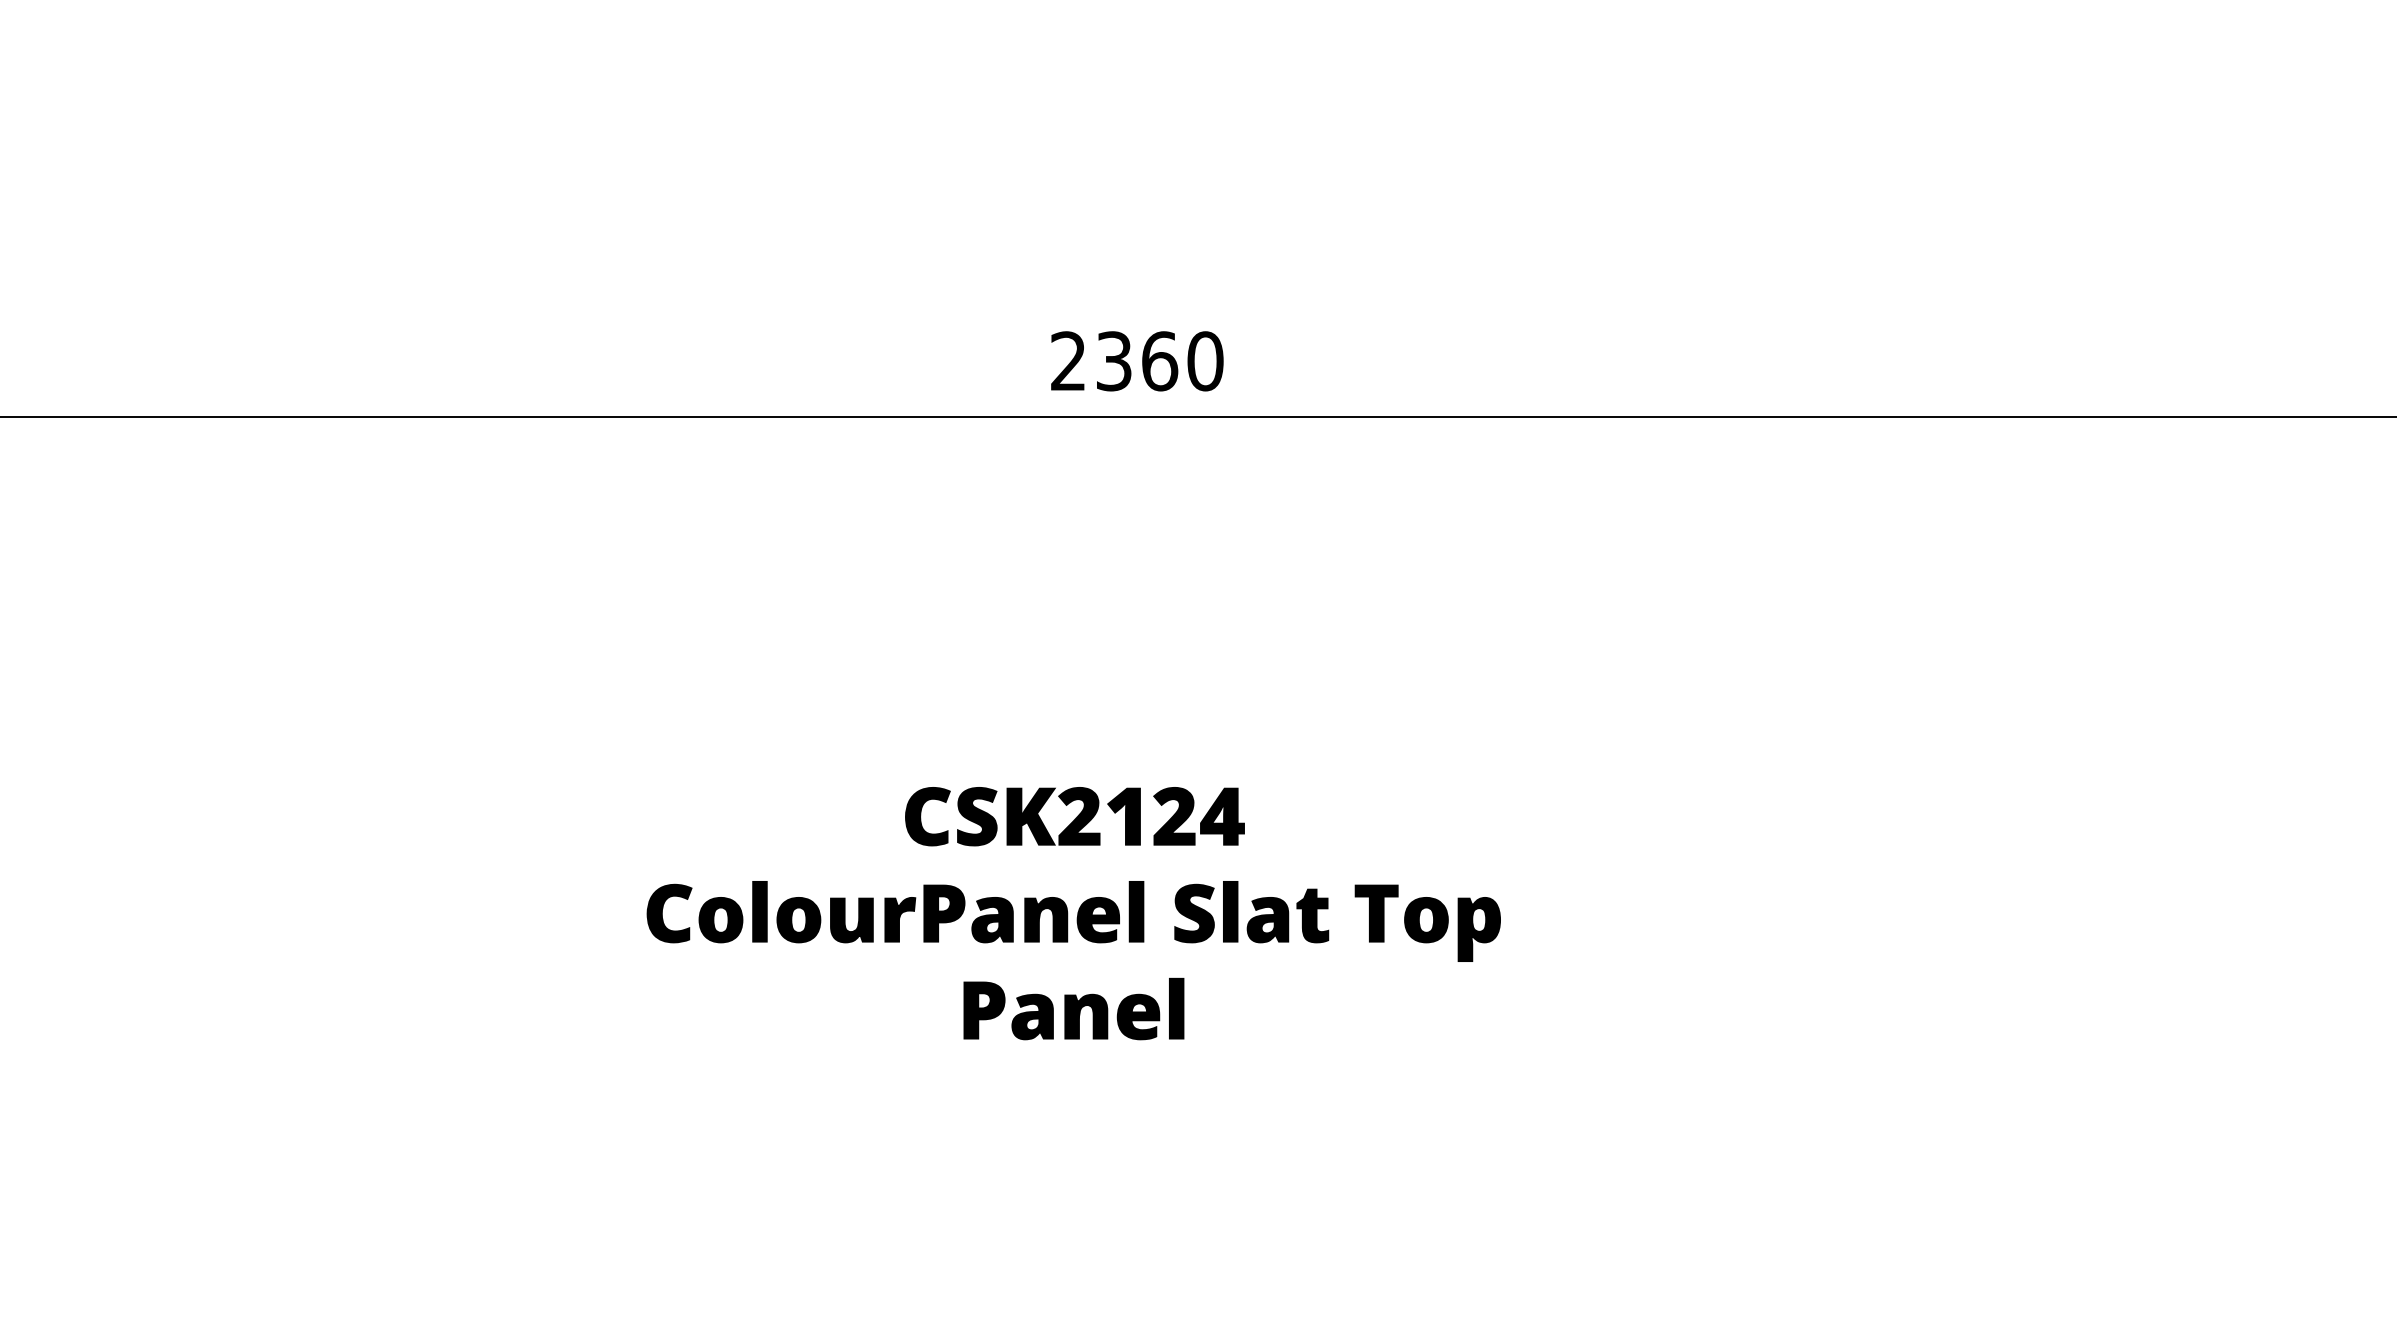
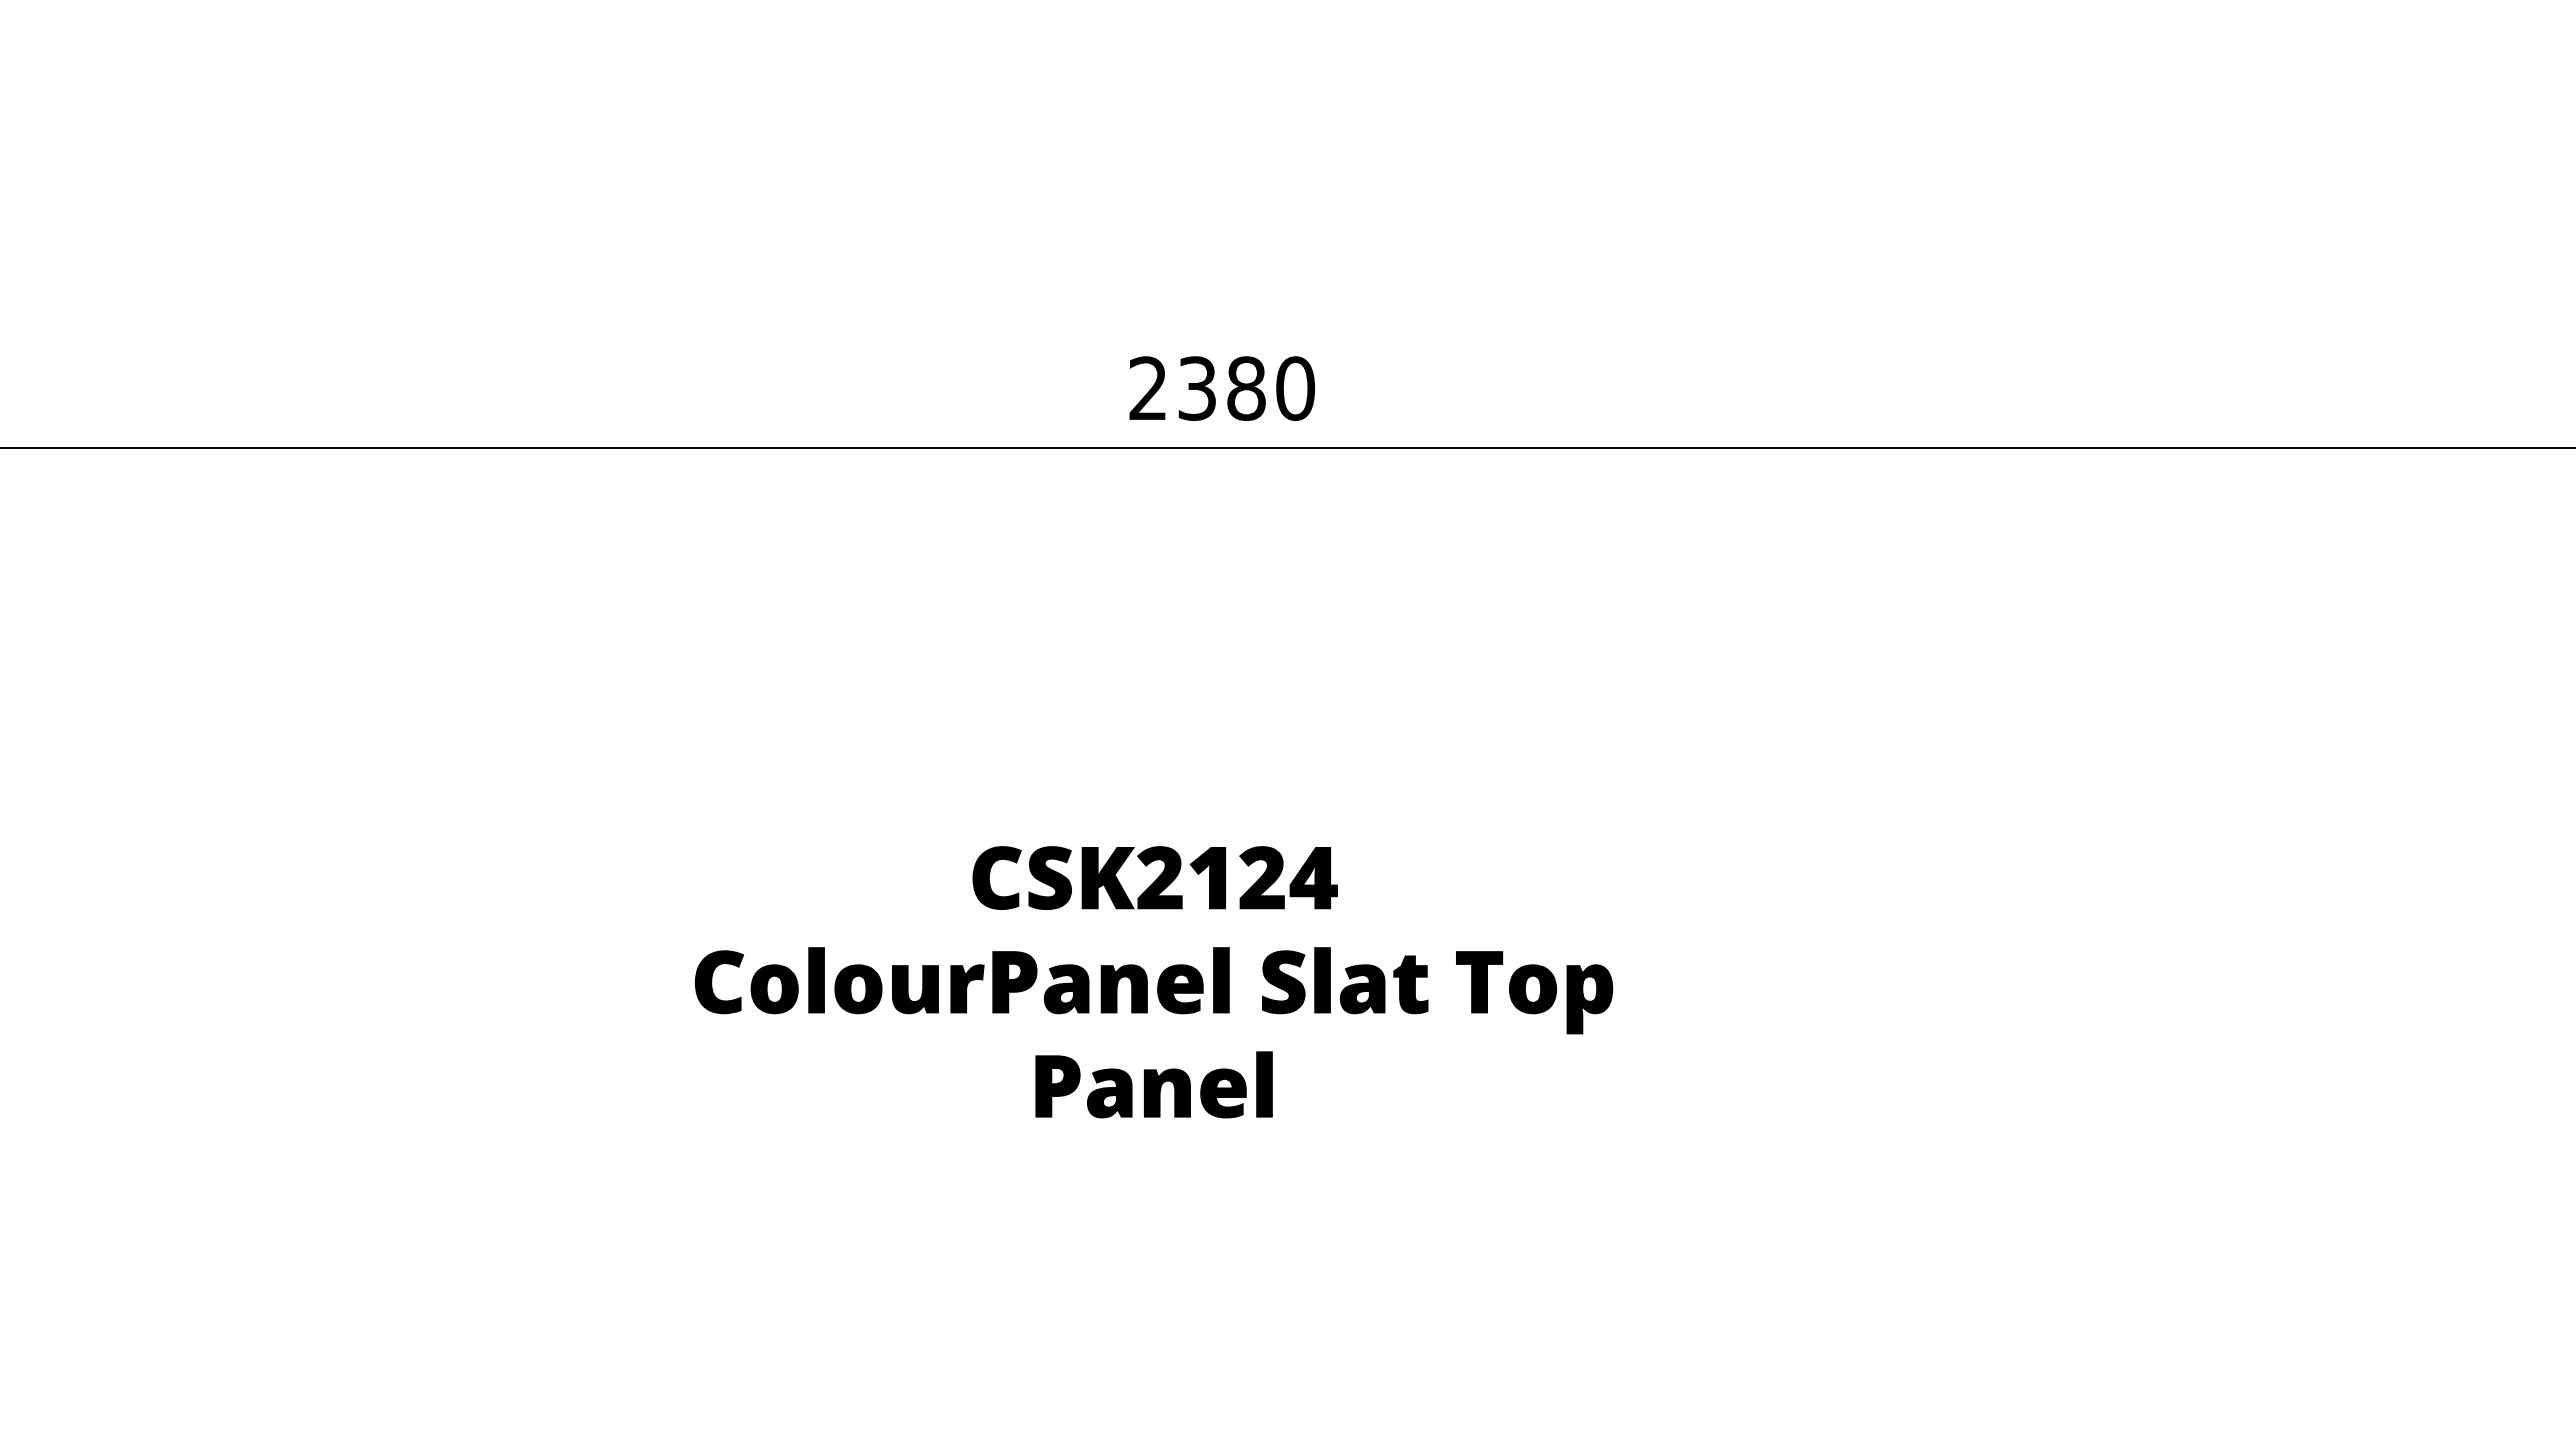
text: (1159, 361) -> (1246, 388), 2360 -> 2380

